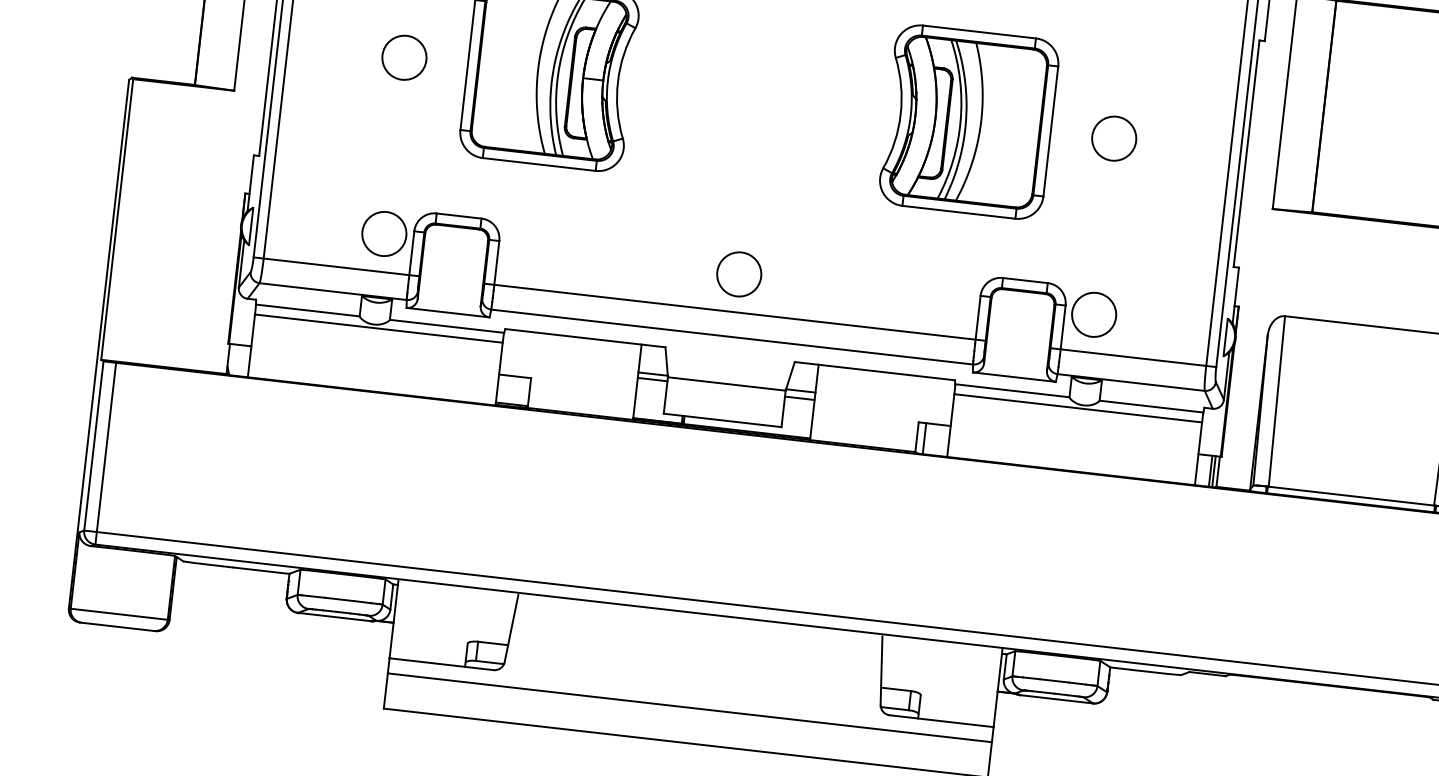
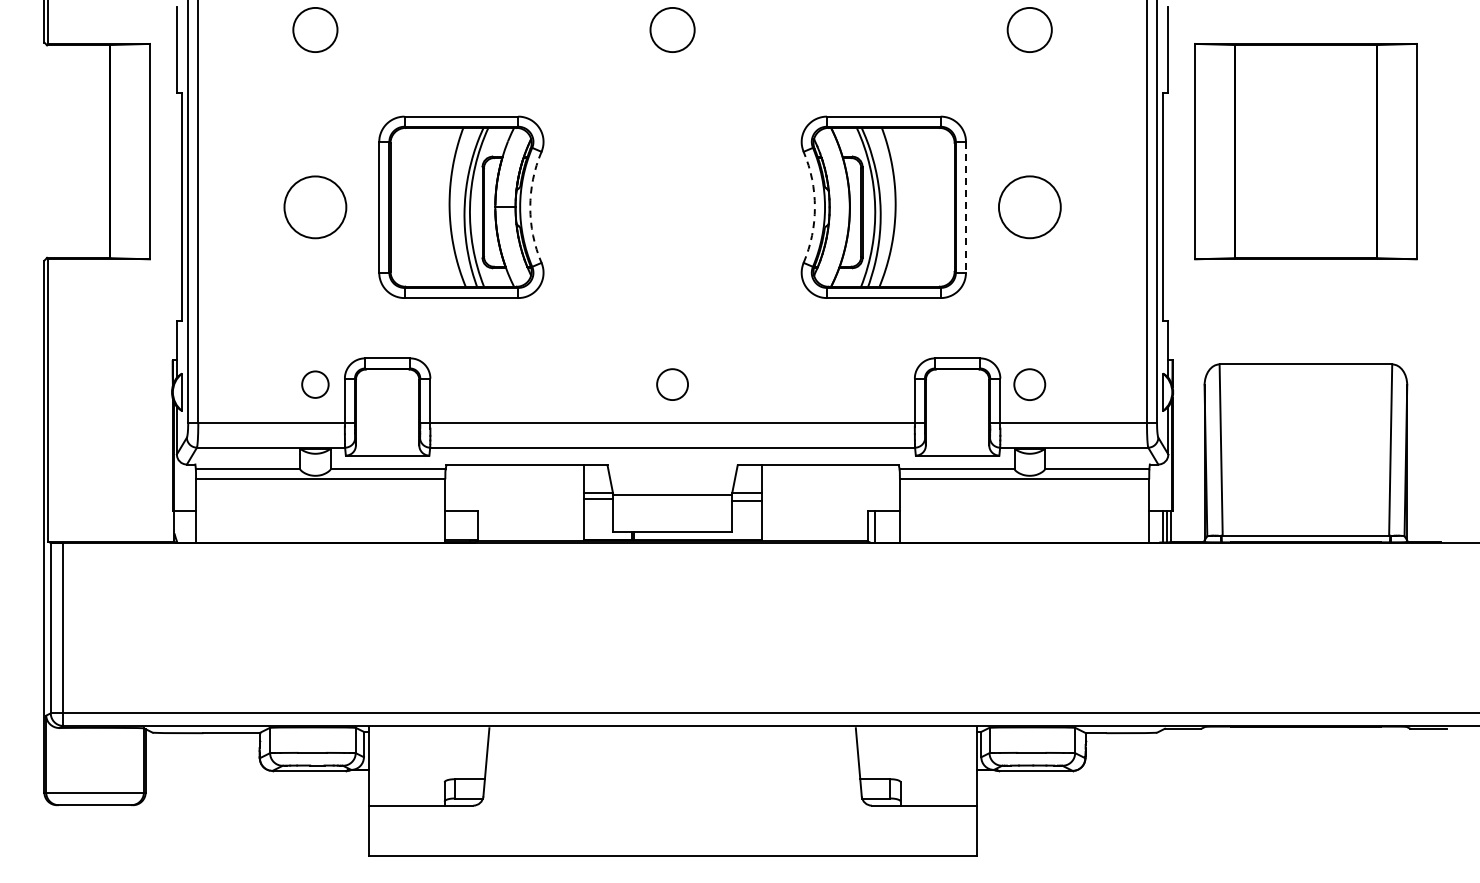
circle: (404, 57) -> (315, 207), size x1.4
arc: (618, 82) -> (530, 207), solid -> dashed
arc: (900, 114) -> (814, 207), solid -> dashed
line: (1050, 131) -> (965, 207), solid -> dashed
circle: (1113, 138) -> (1029, 207), size x1.4
circle: (384, 233) -> (315, 384), size x0.6
circle: (739, 274) -> (672, 384), size x0.7
circle: (1093, 314) -> (1029, 384), size x0.7
line: (689, 707) -> (672, 820), removed

